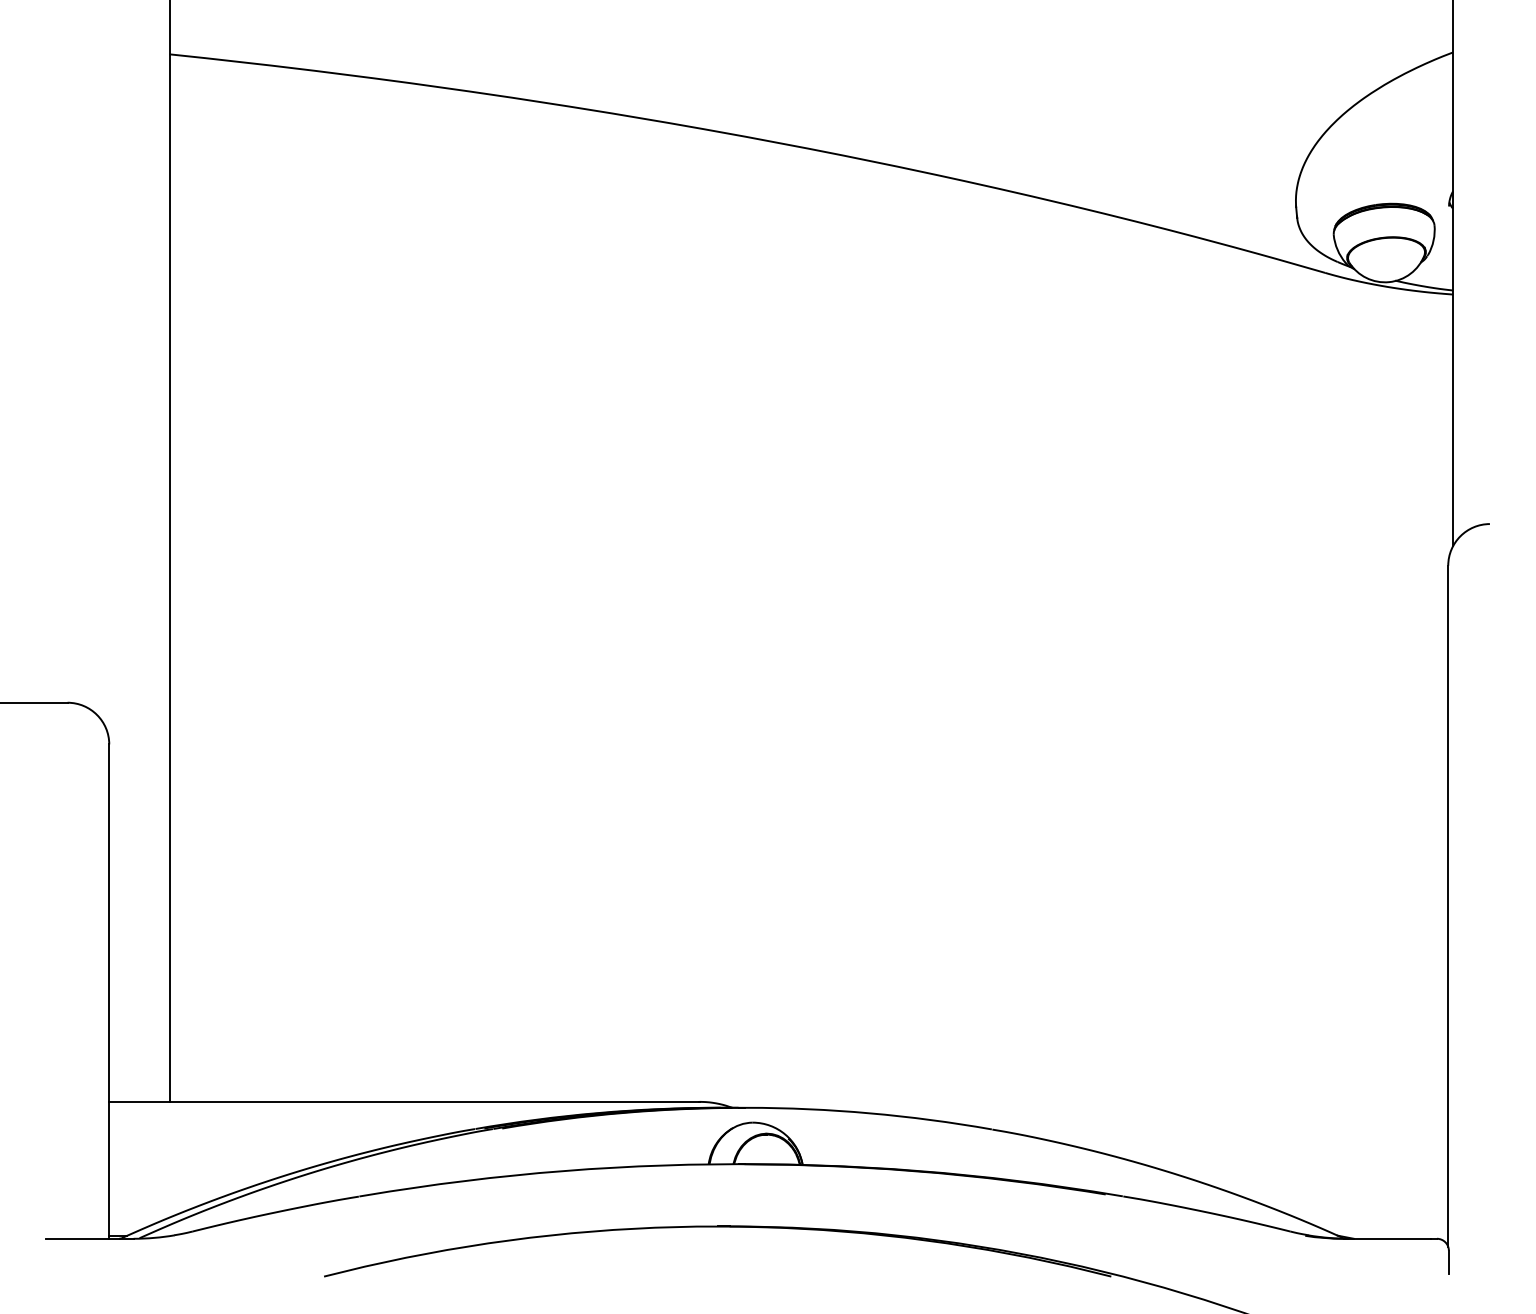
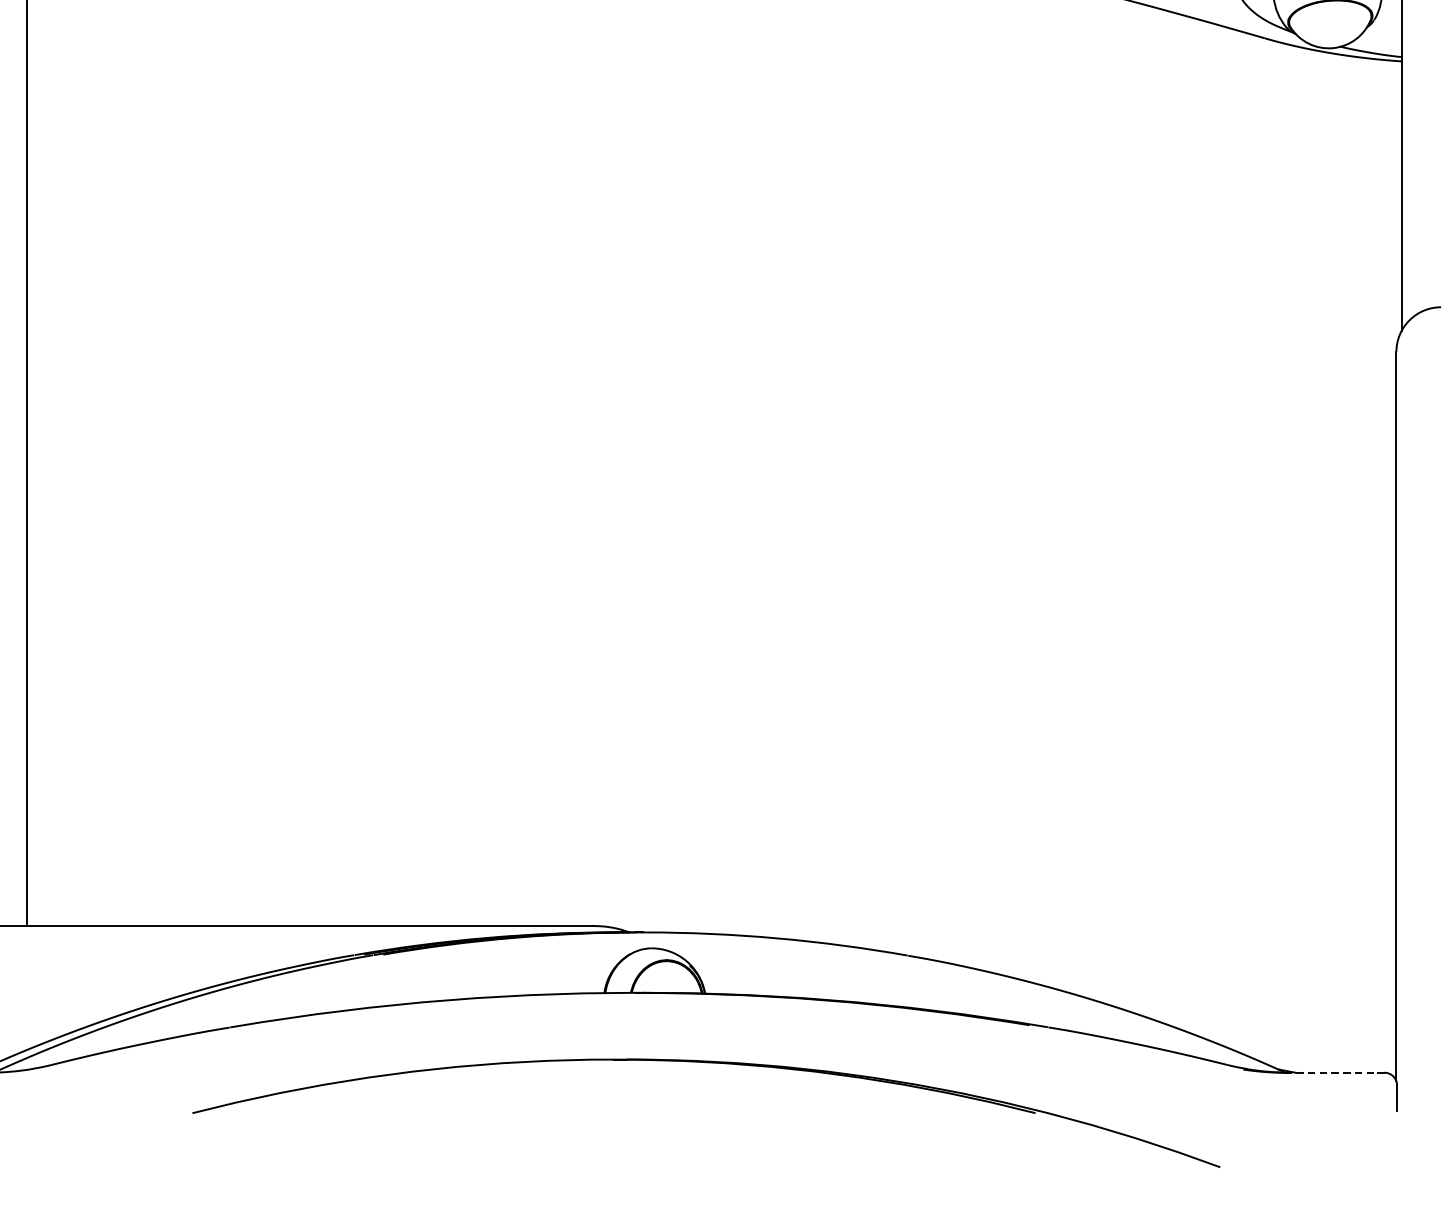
line: (1387, 1238) -> (1331, 1072), solid -> dashed

